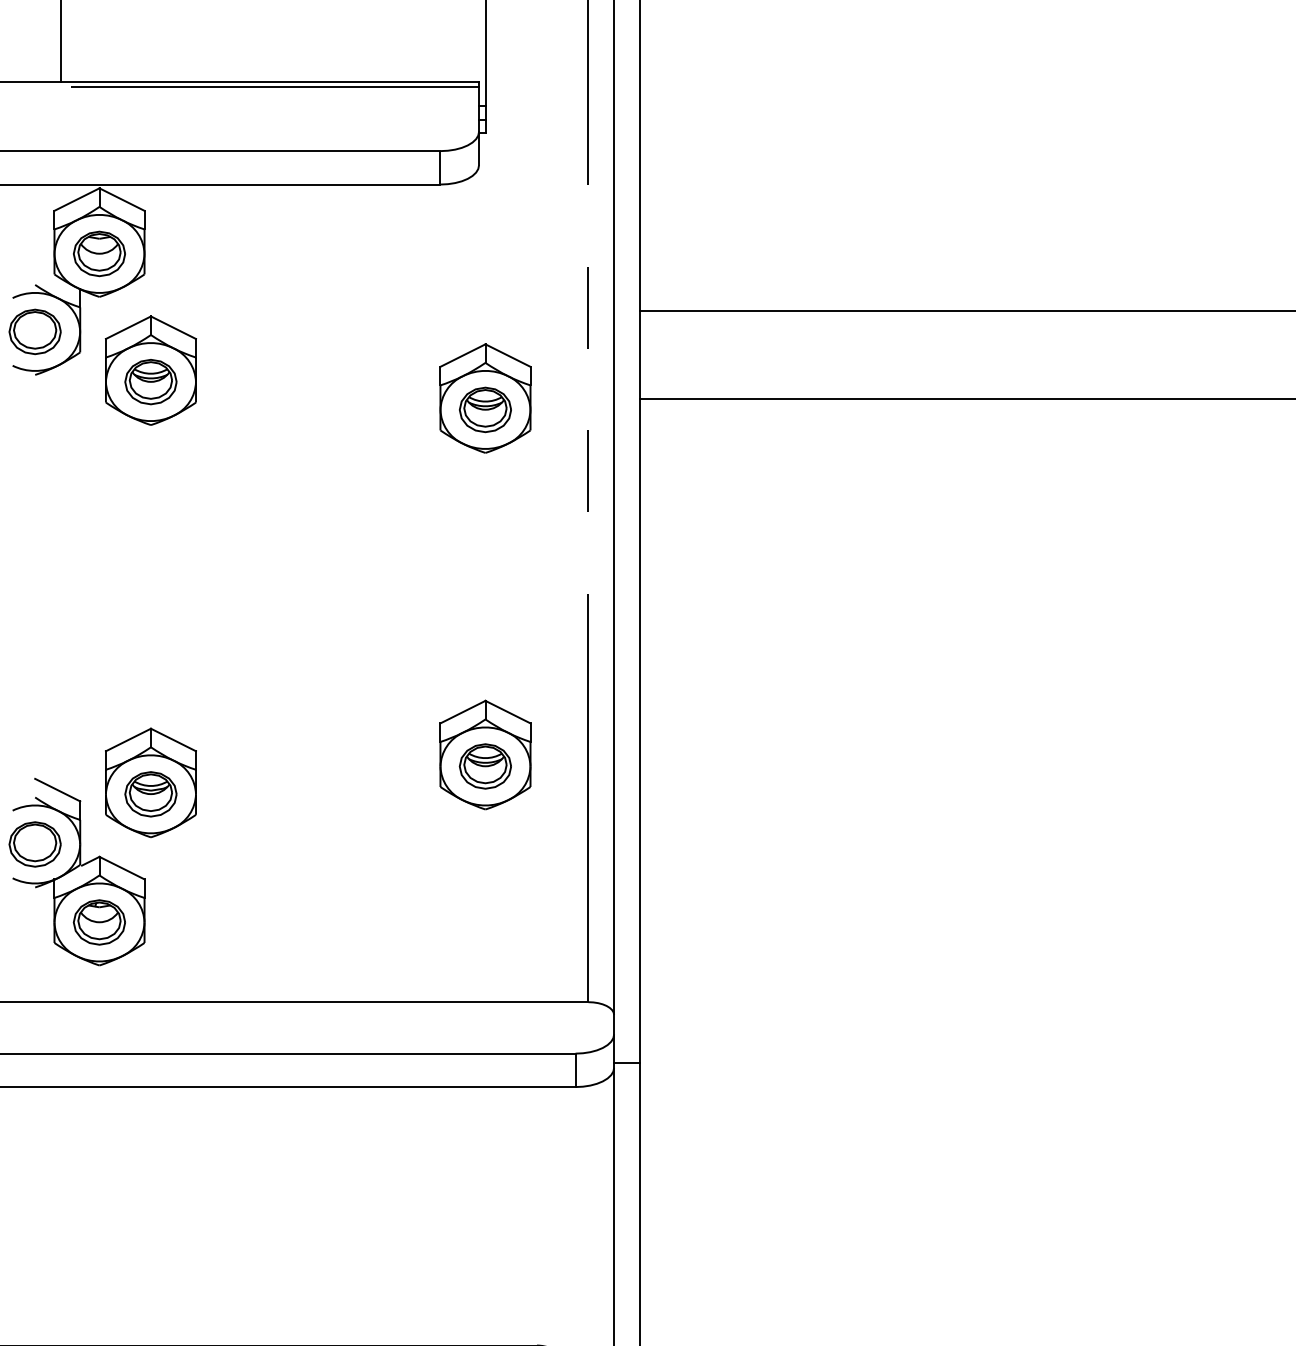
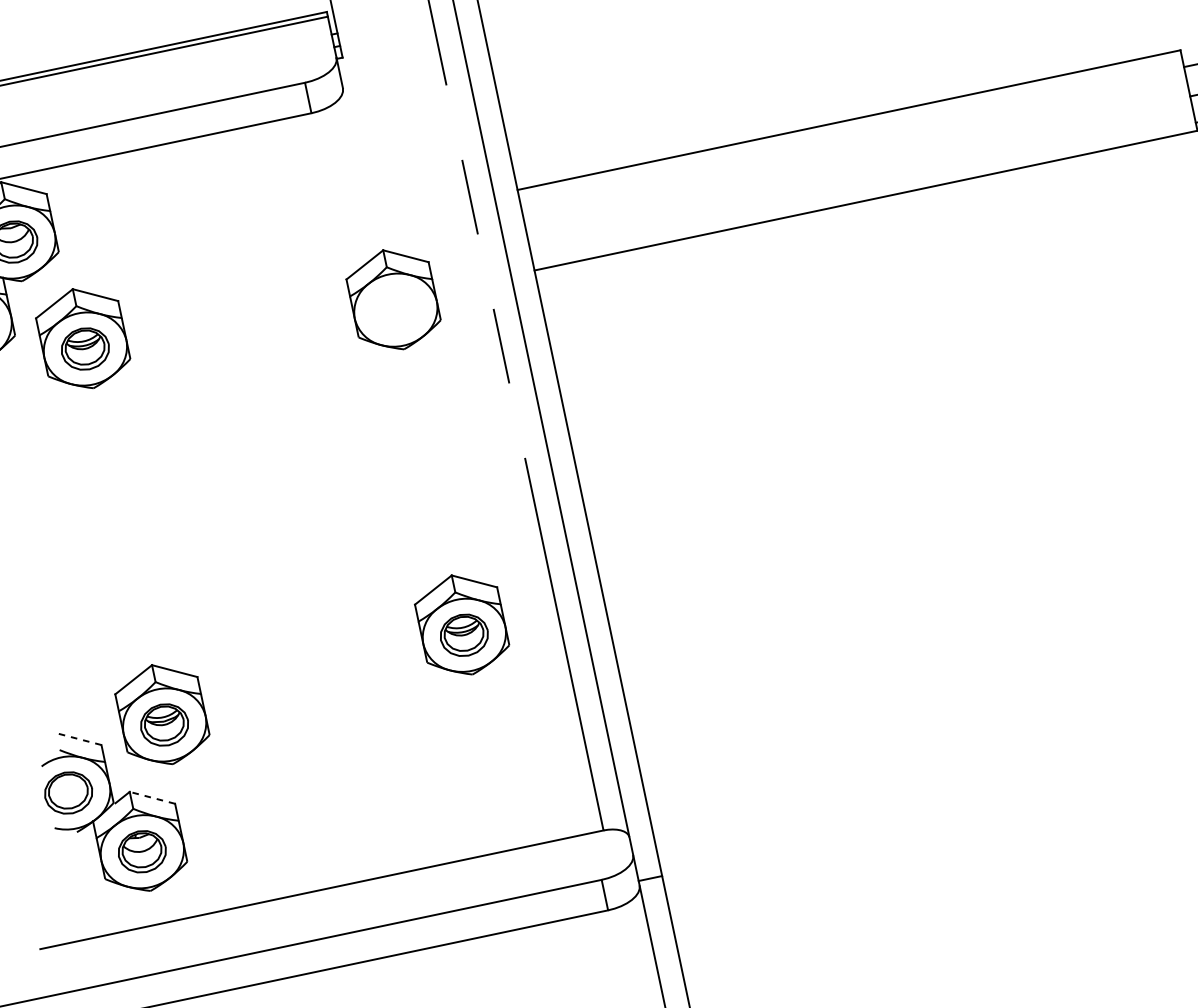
part: (485, 409) -> (395, 309), removed
line: (57, 789) -> (78, 738), solid -> dashed
line: (121, 867) -> (151, 797), solid -> dashed

